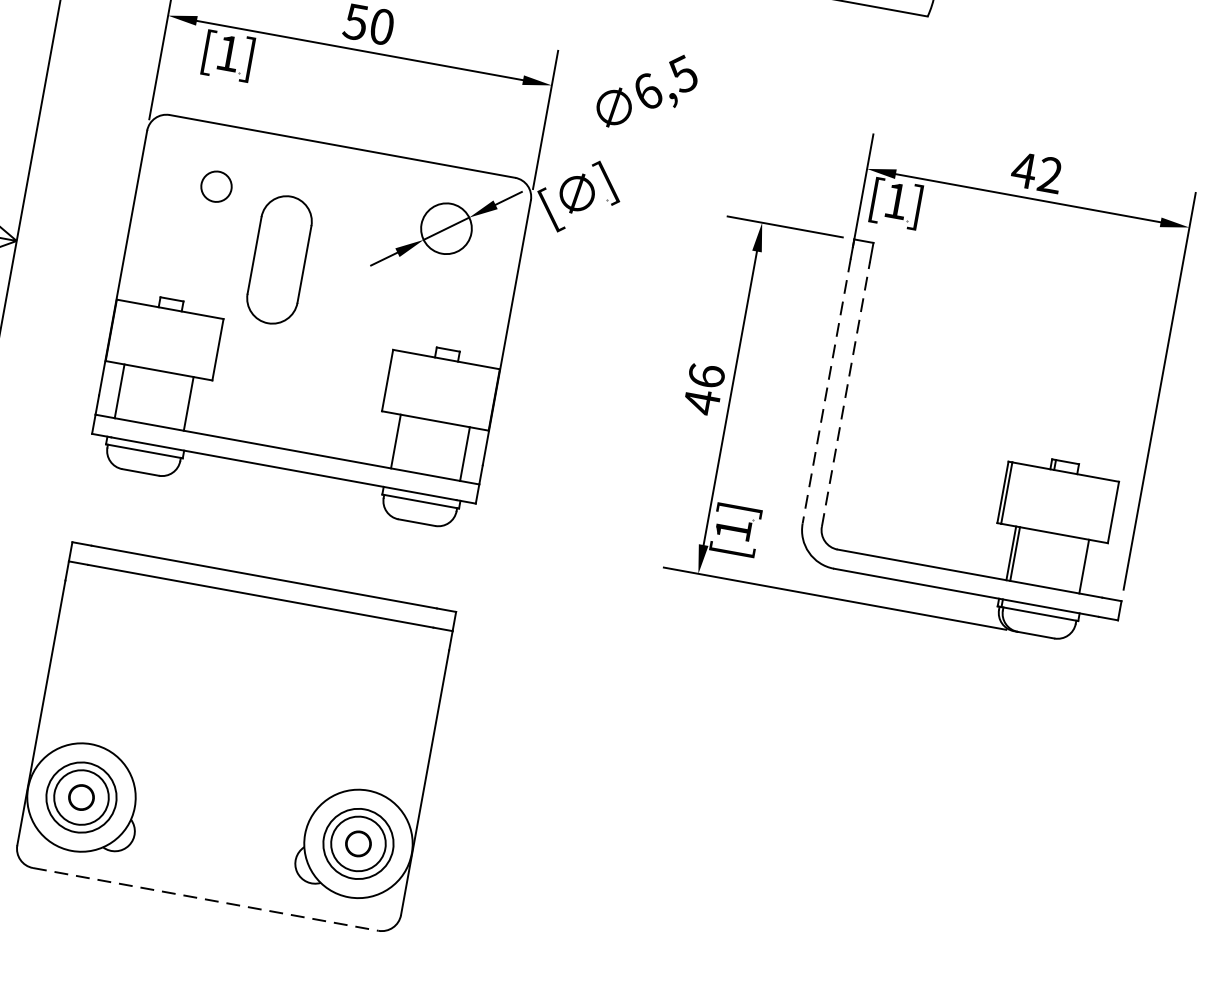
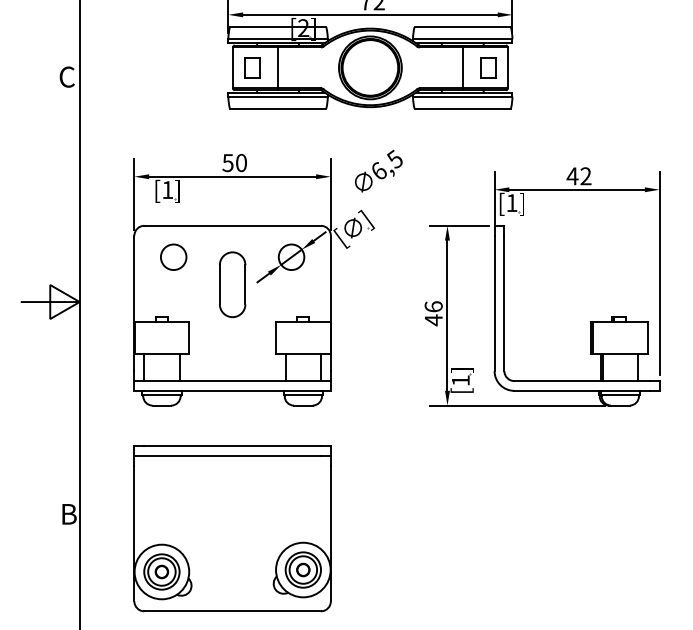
circle: (216, 185) -> (173, 256), size x1.67
part: (279, 259) -> (232, 284), moved
line: (826, 391) -> (494, 303), dashed -> solid
line: (846, 394) -> (504, 303), dashed -> solid
line: (207, 900) -> (233, 611), dashed -> solid

